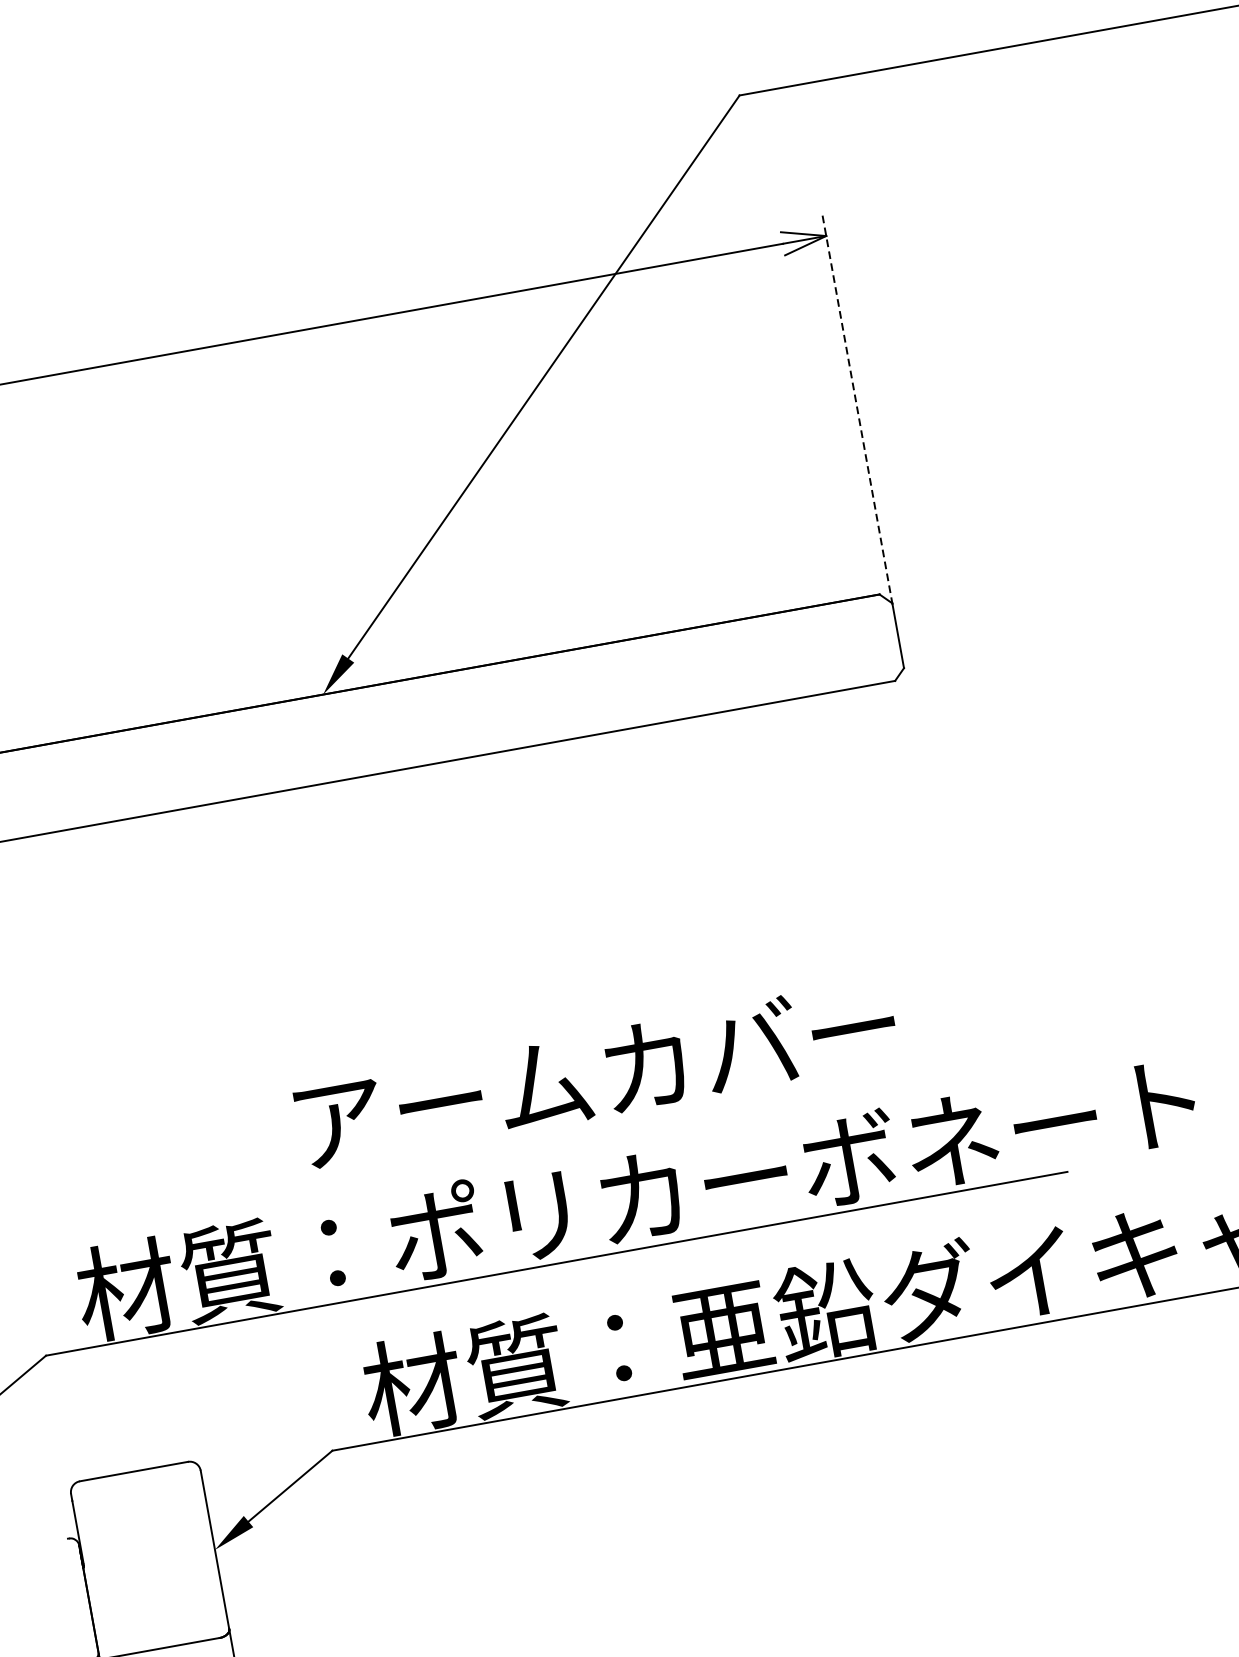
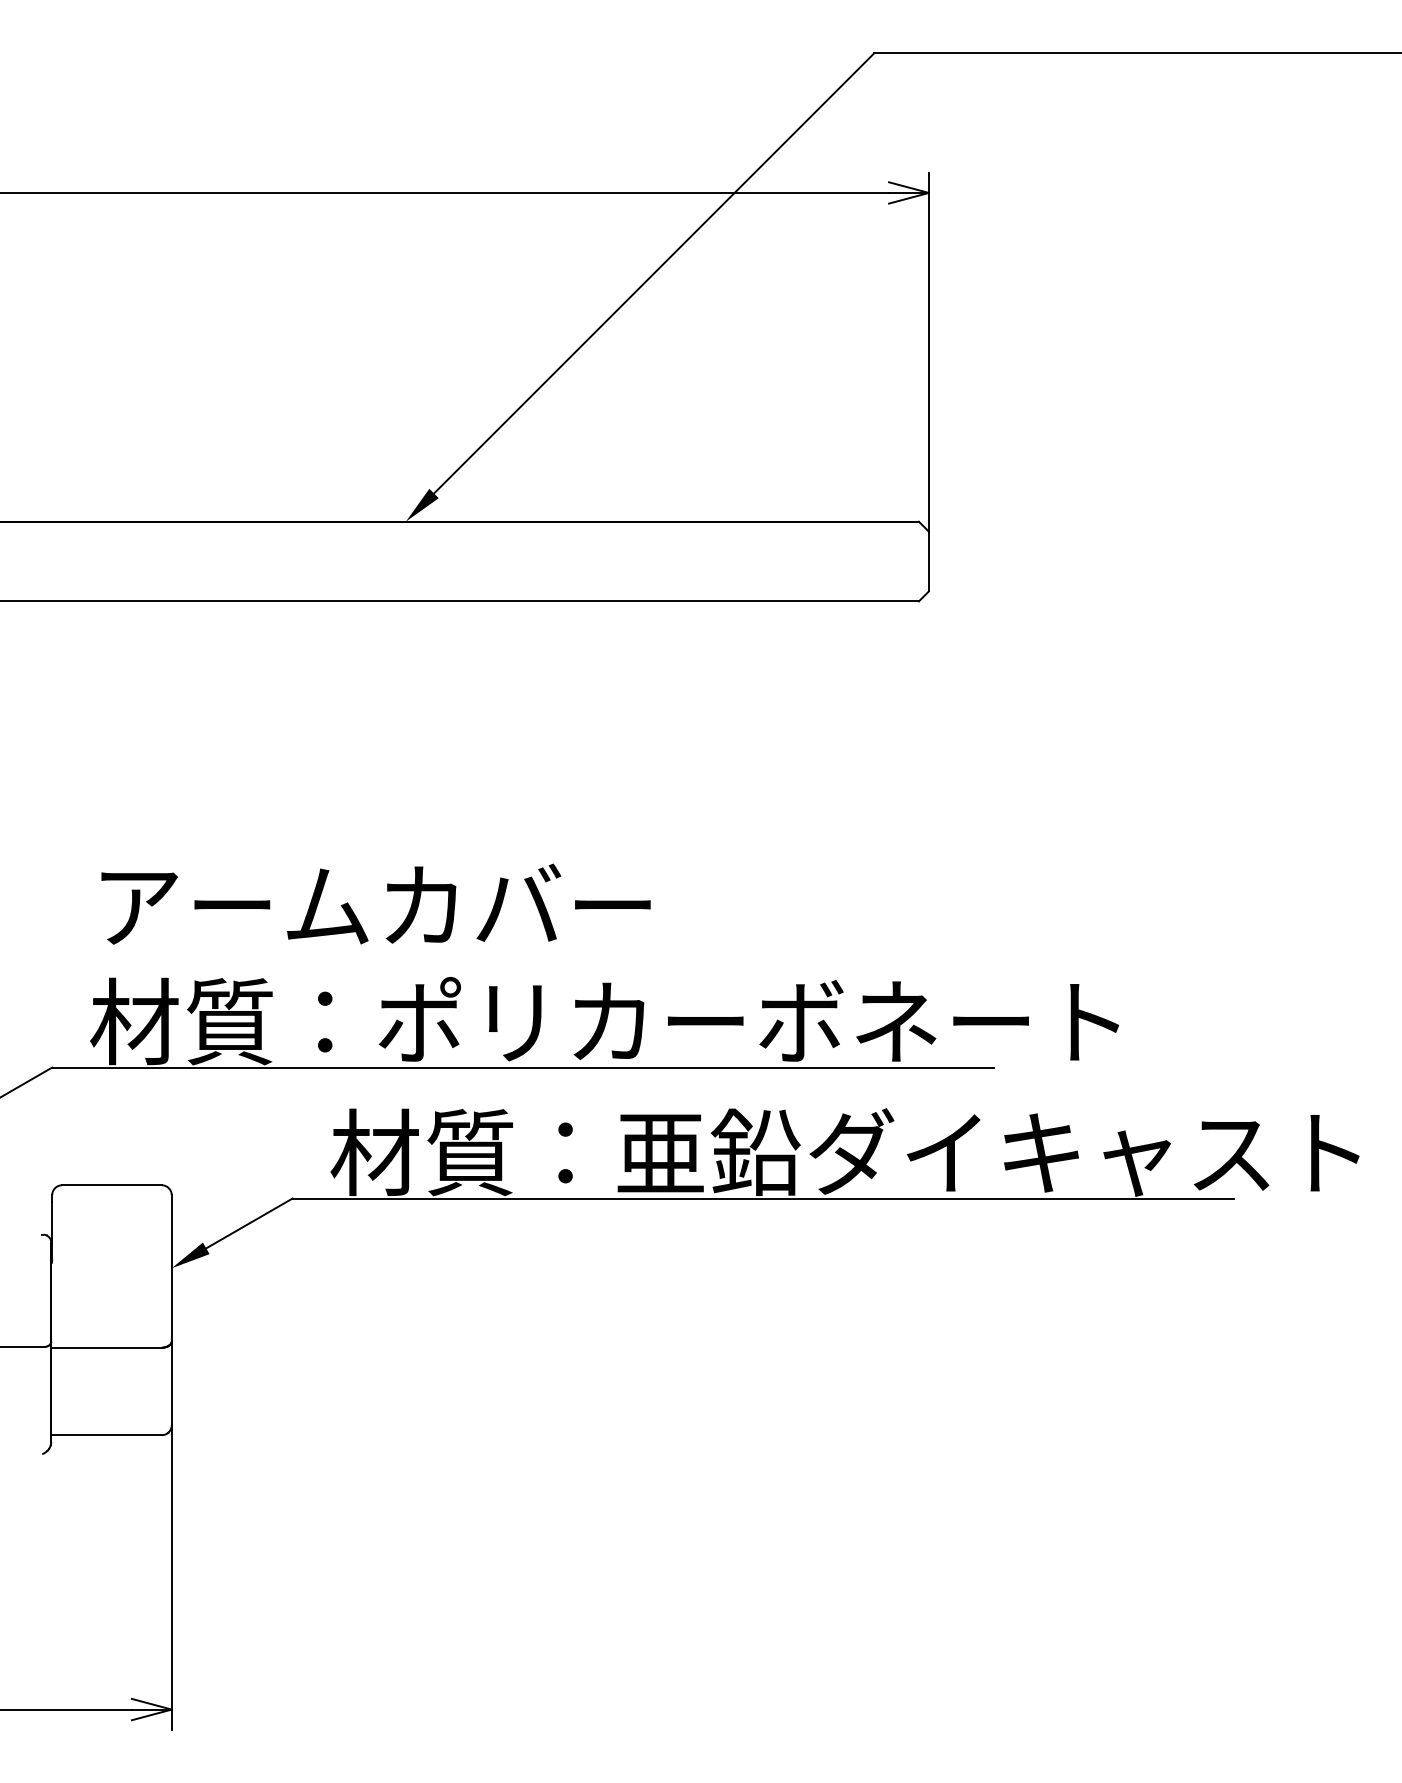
line: (856, 409) -> (928, 352), dashed -> solid
text: (595, 1073) -> (375, 903), moved

